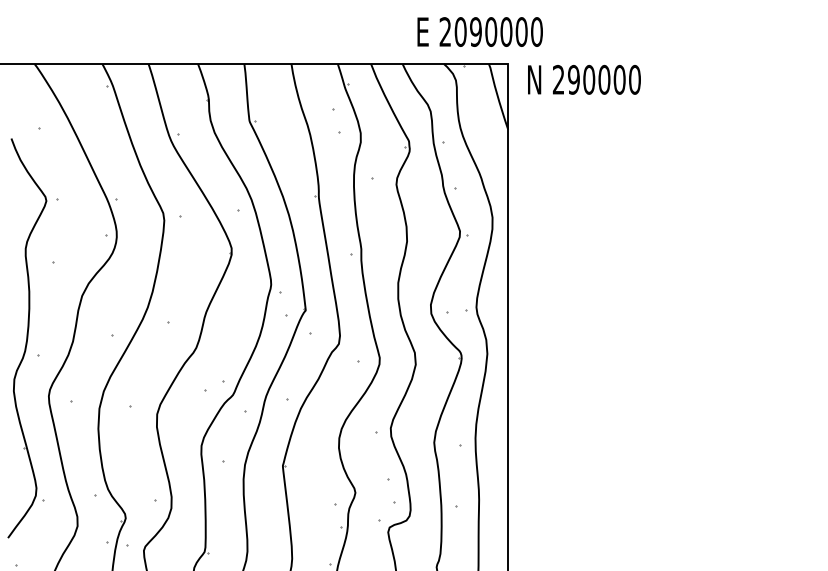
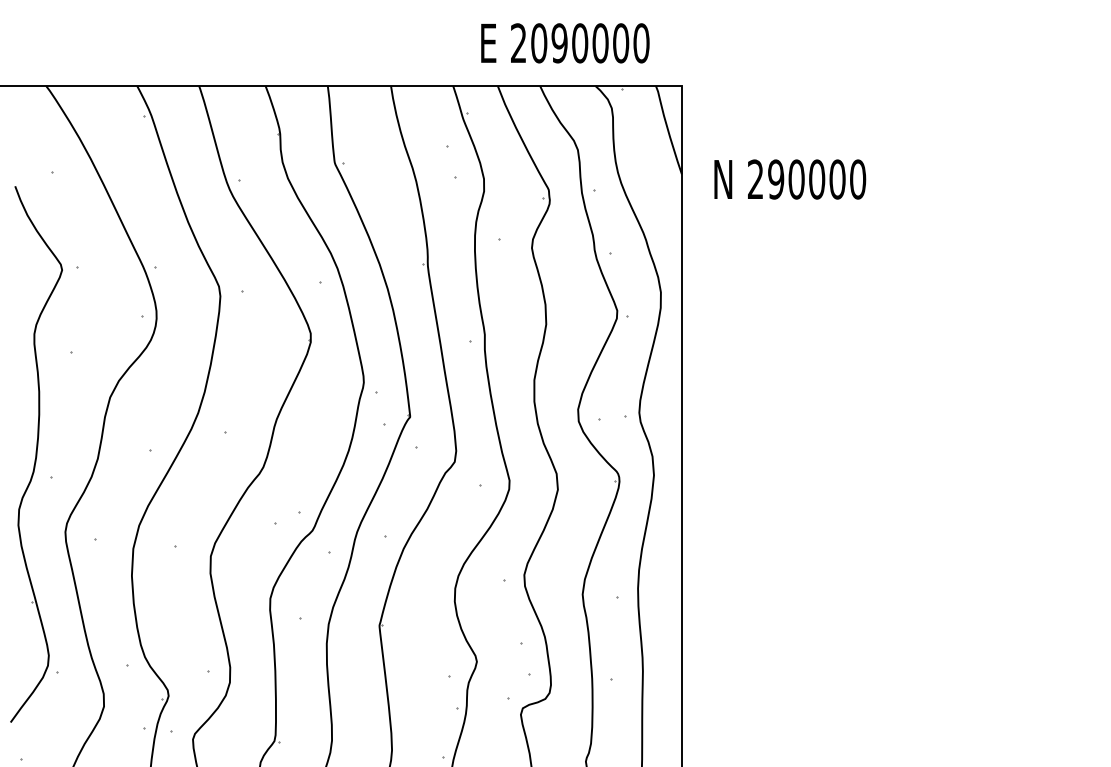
text: (480, 32) -> (565, 43), moved
text: (584, 79) -> (790, 179), moved

